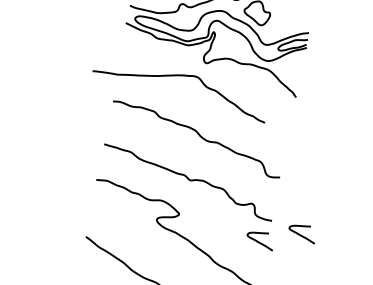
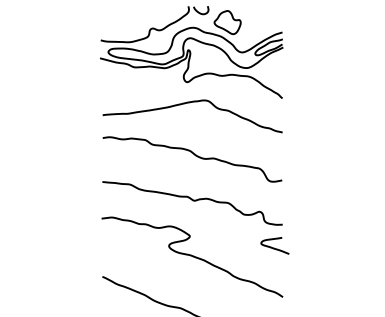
curve: (180, 76) -> (190, 103), moved
curve: (301, 234) -> (314, 232), removed

